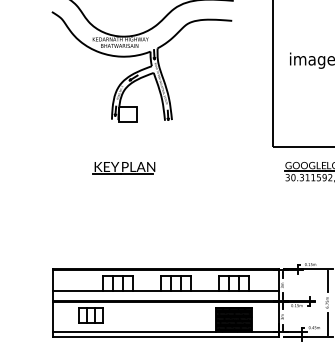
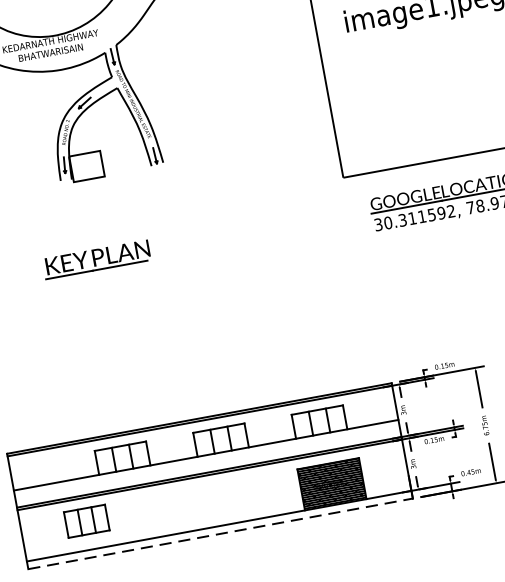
line: (165, 336) -> (219, 533), solid -> dashed

